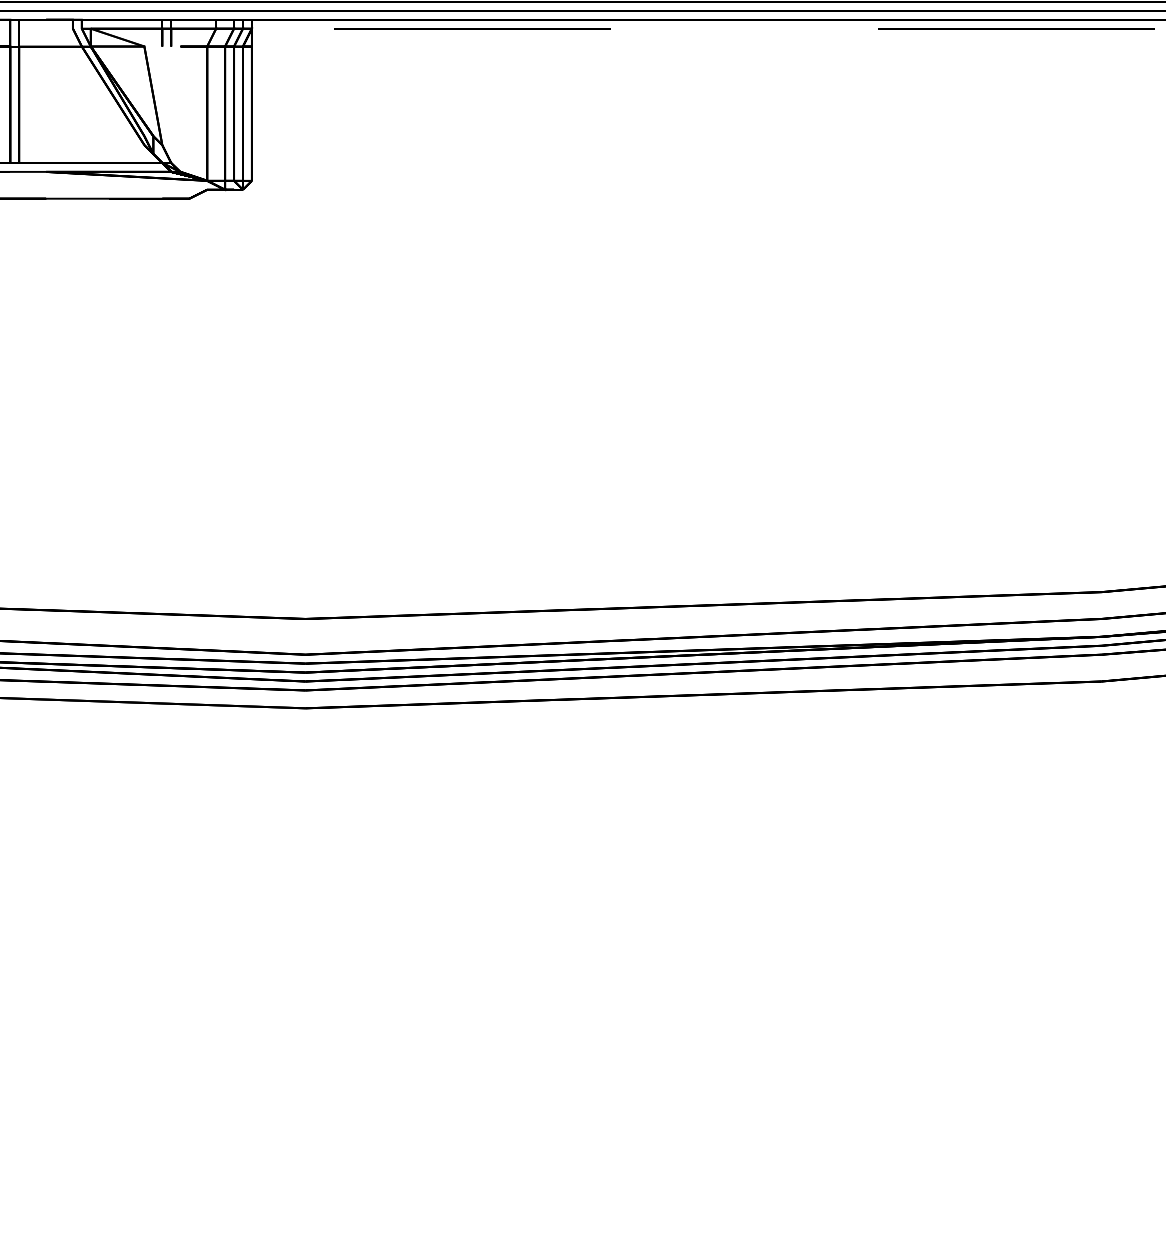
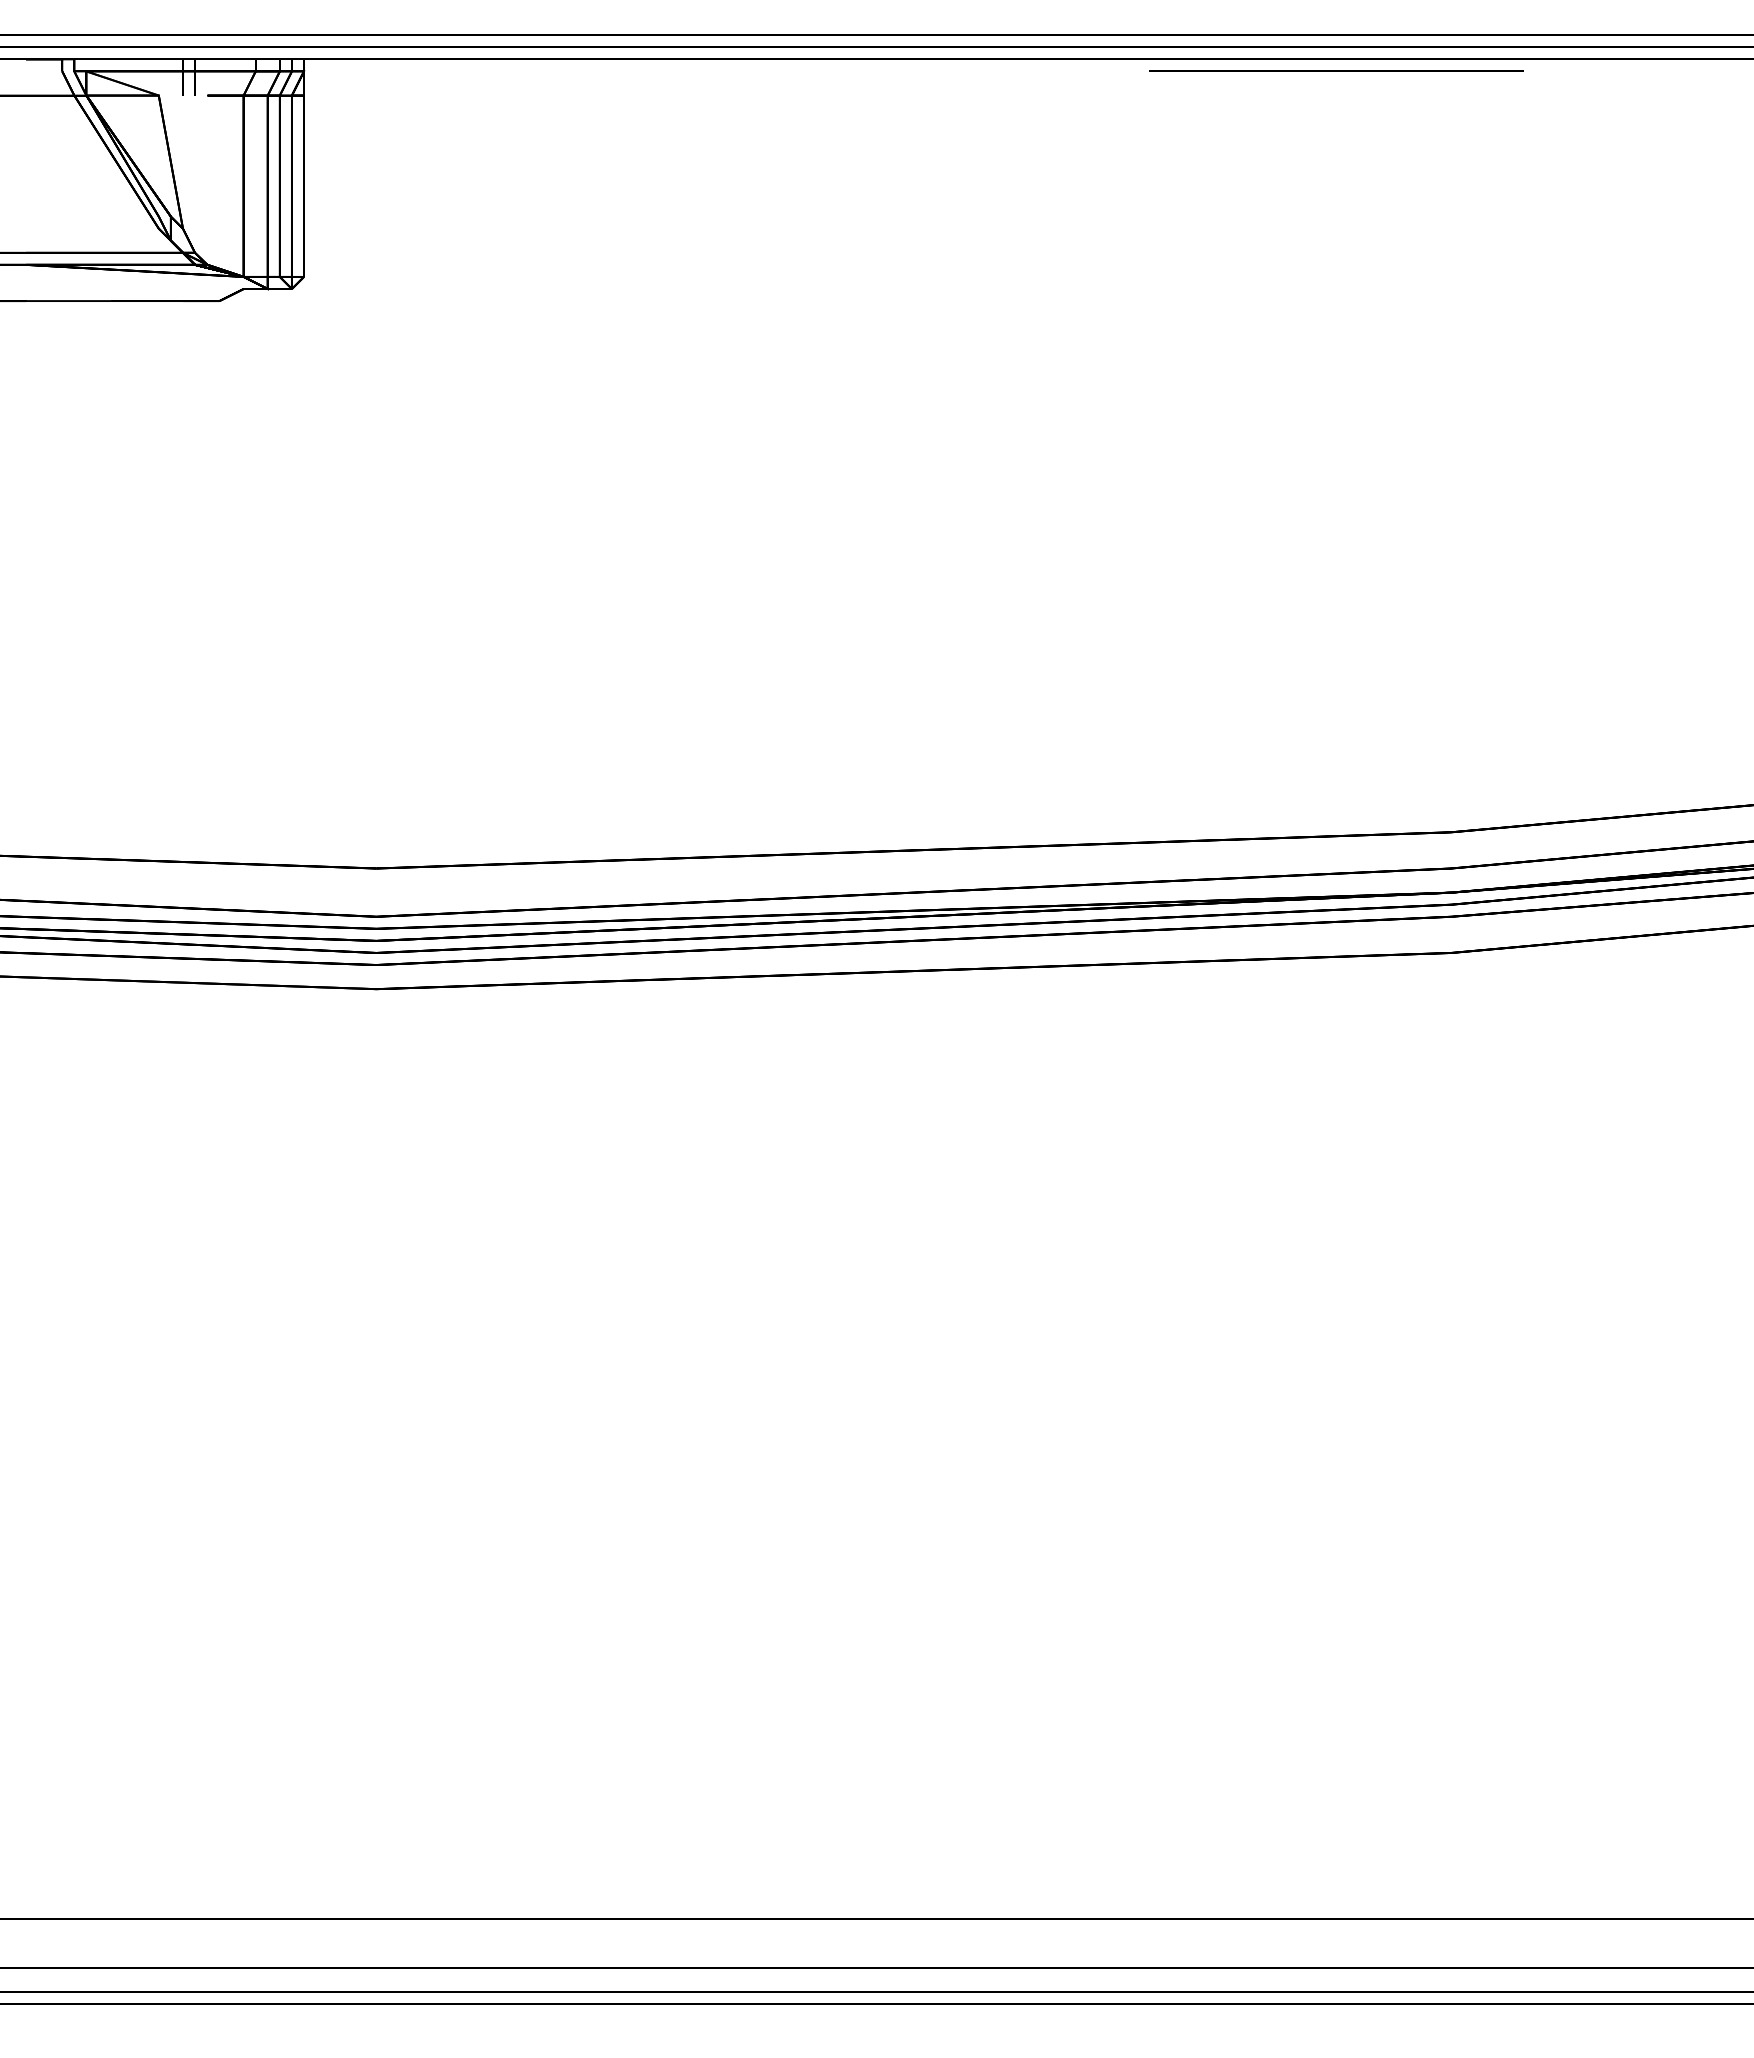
line: (472, 27) -> (601, 70), removed

